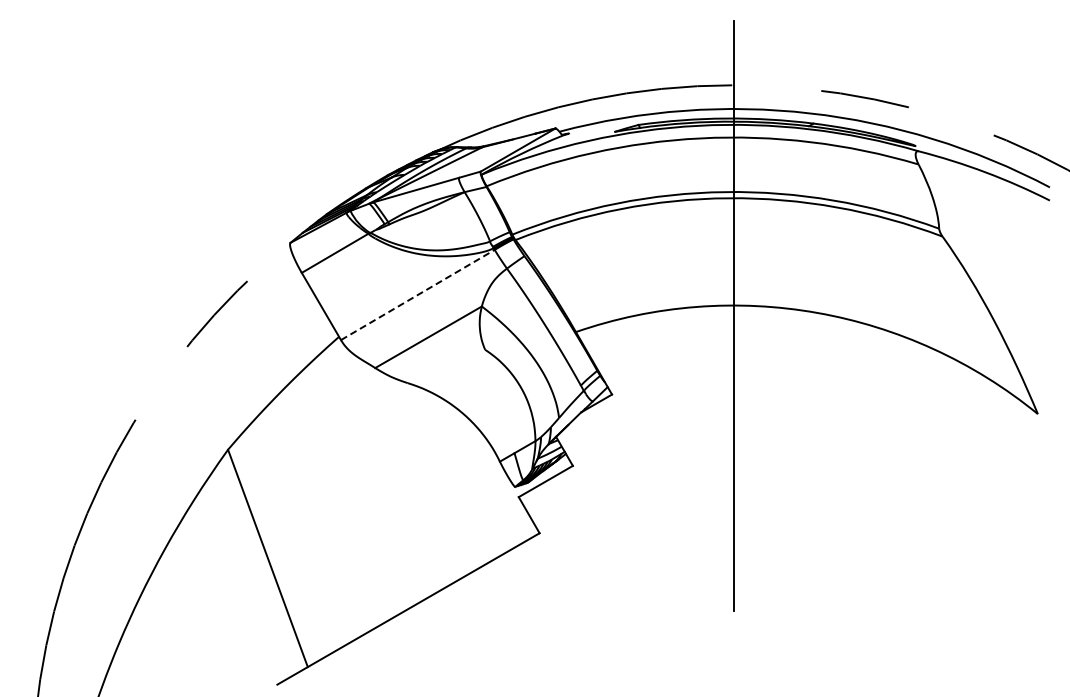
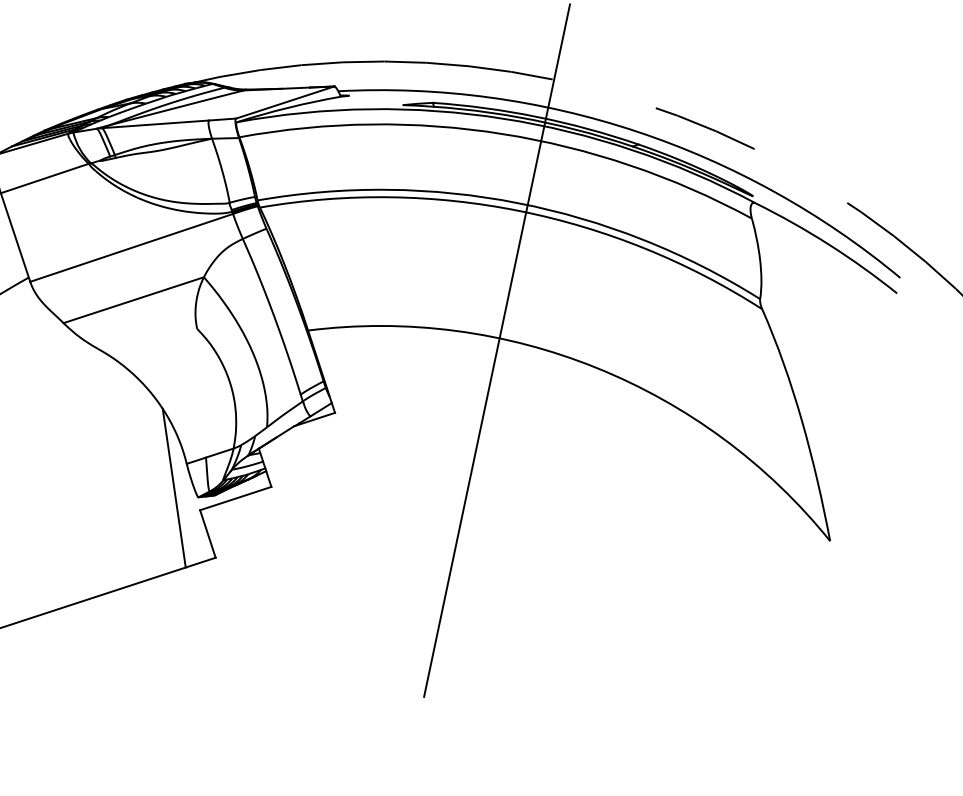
line: (418, 294) -> (132, 247), dashed -> solid
line: (493, 483) -> (173, 487), added

